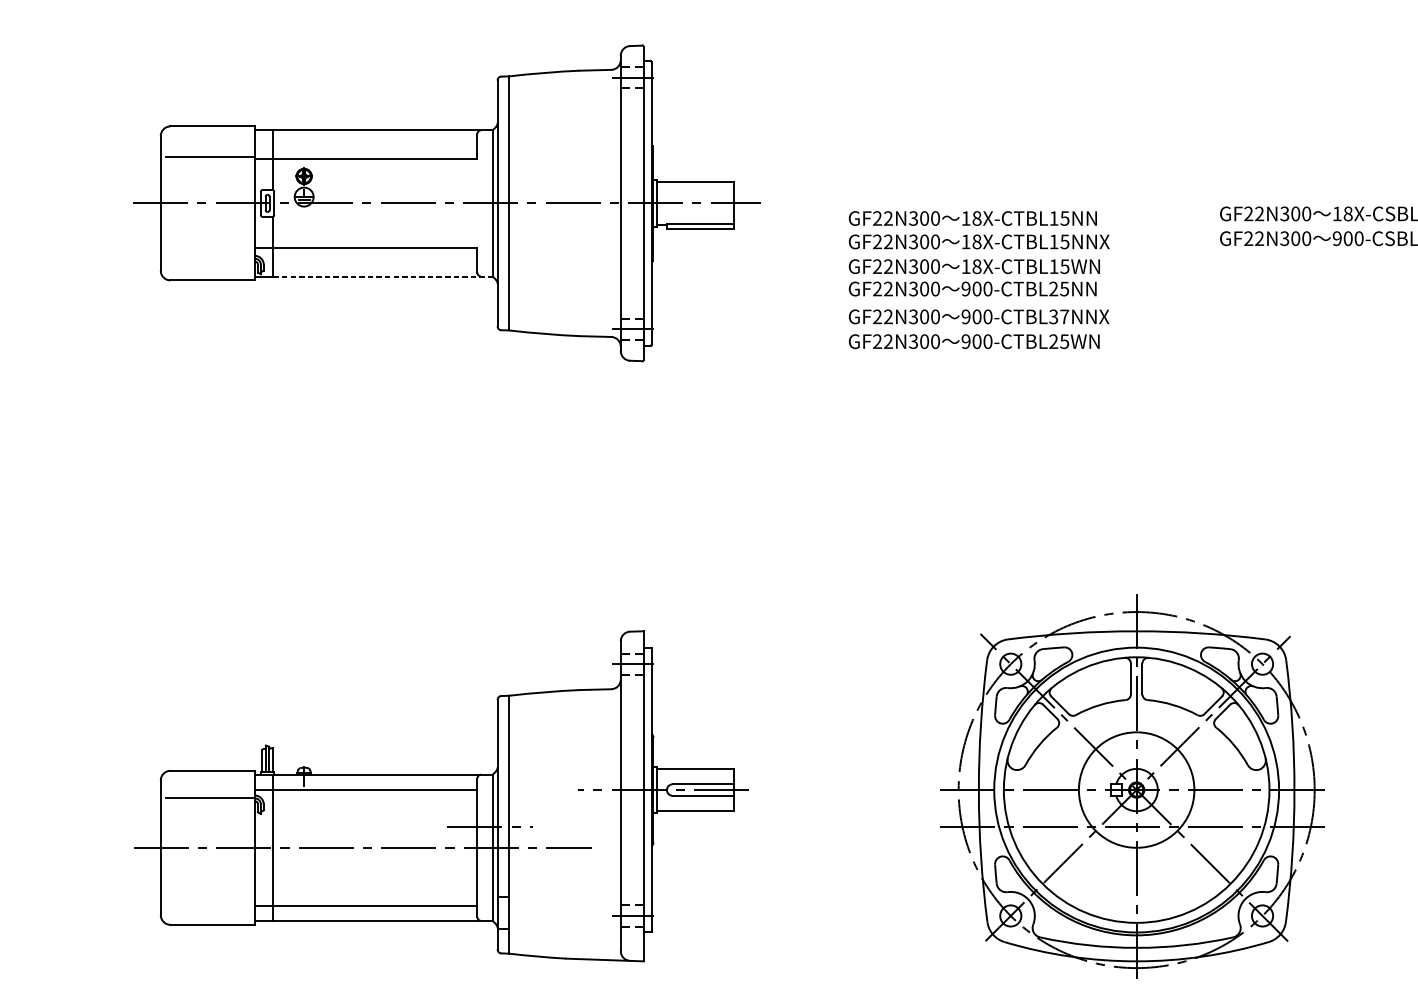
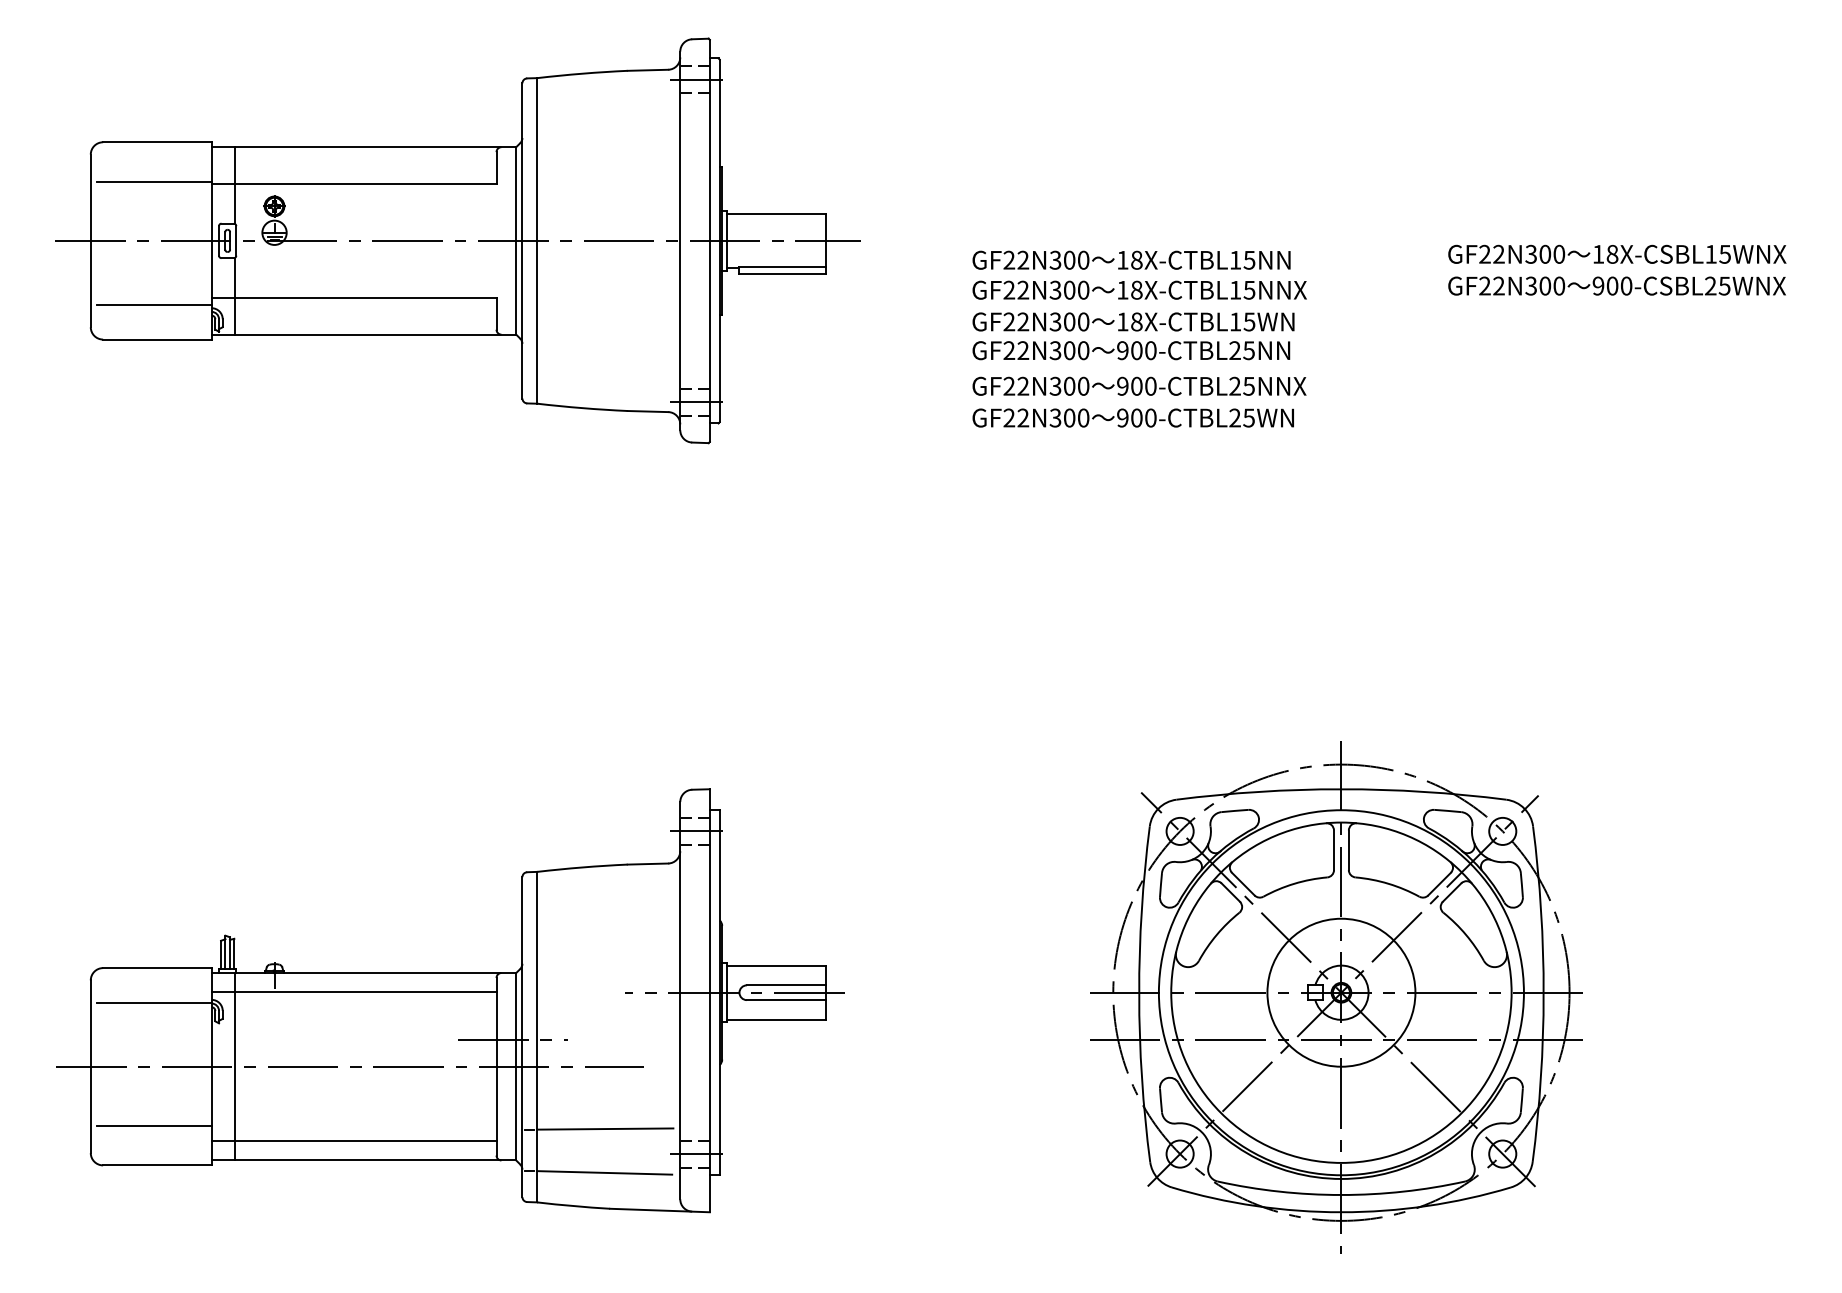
line: (209, 253) -> (153, 305), added
line: (382, 276) -> (375, 334), dashed -> solid
text: (1058, 317) -> (1241, 386), 900-CTBL37NNX -> 900-CTBL25NNX
line: (209, 893) -> (153, 1125), added
line: (562, 896) -> (605, 1128), added
line: (561, 930) -> (604, 1172), added

